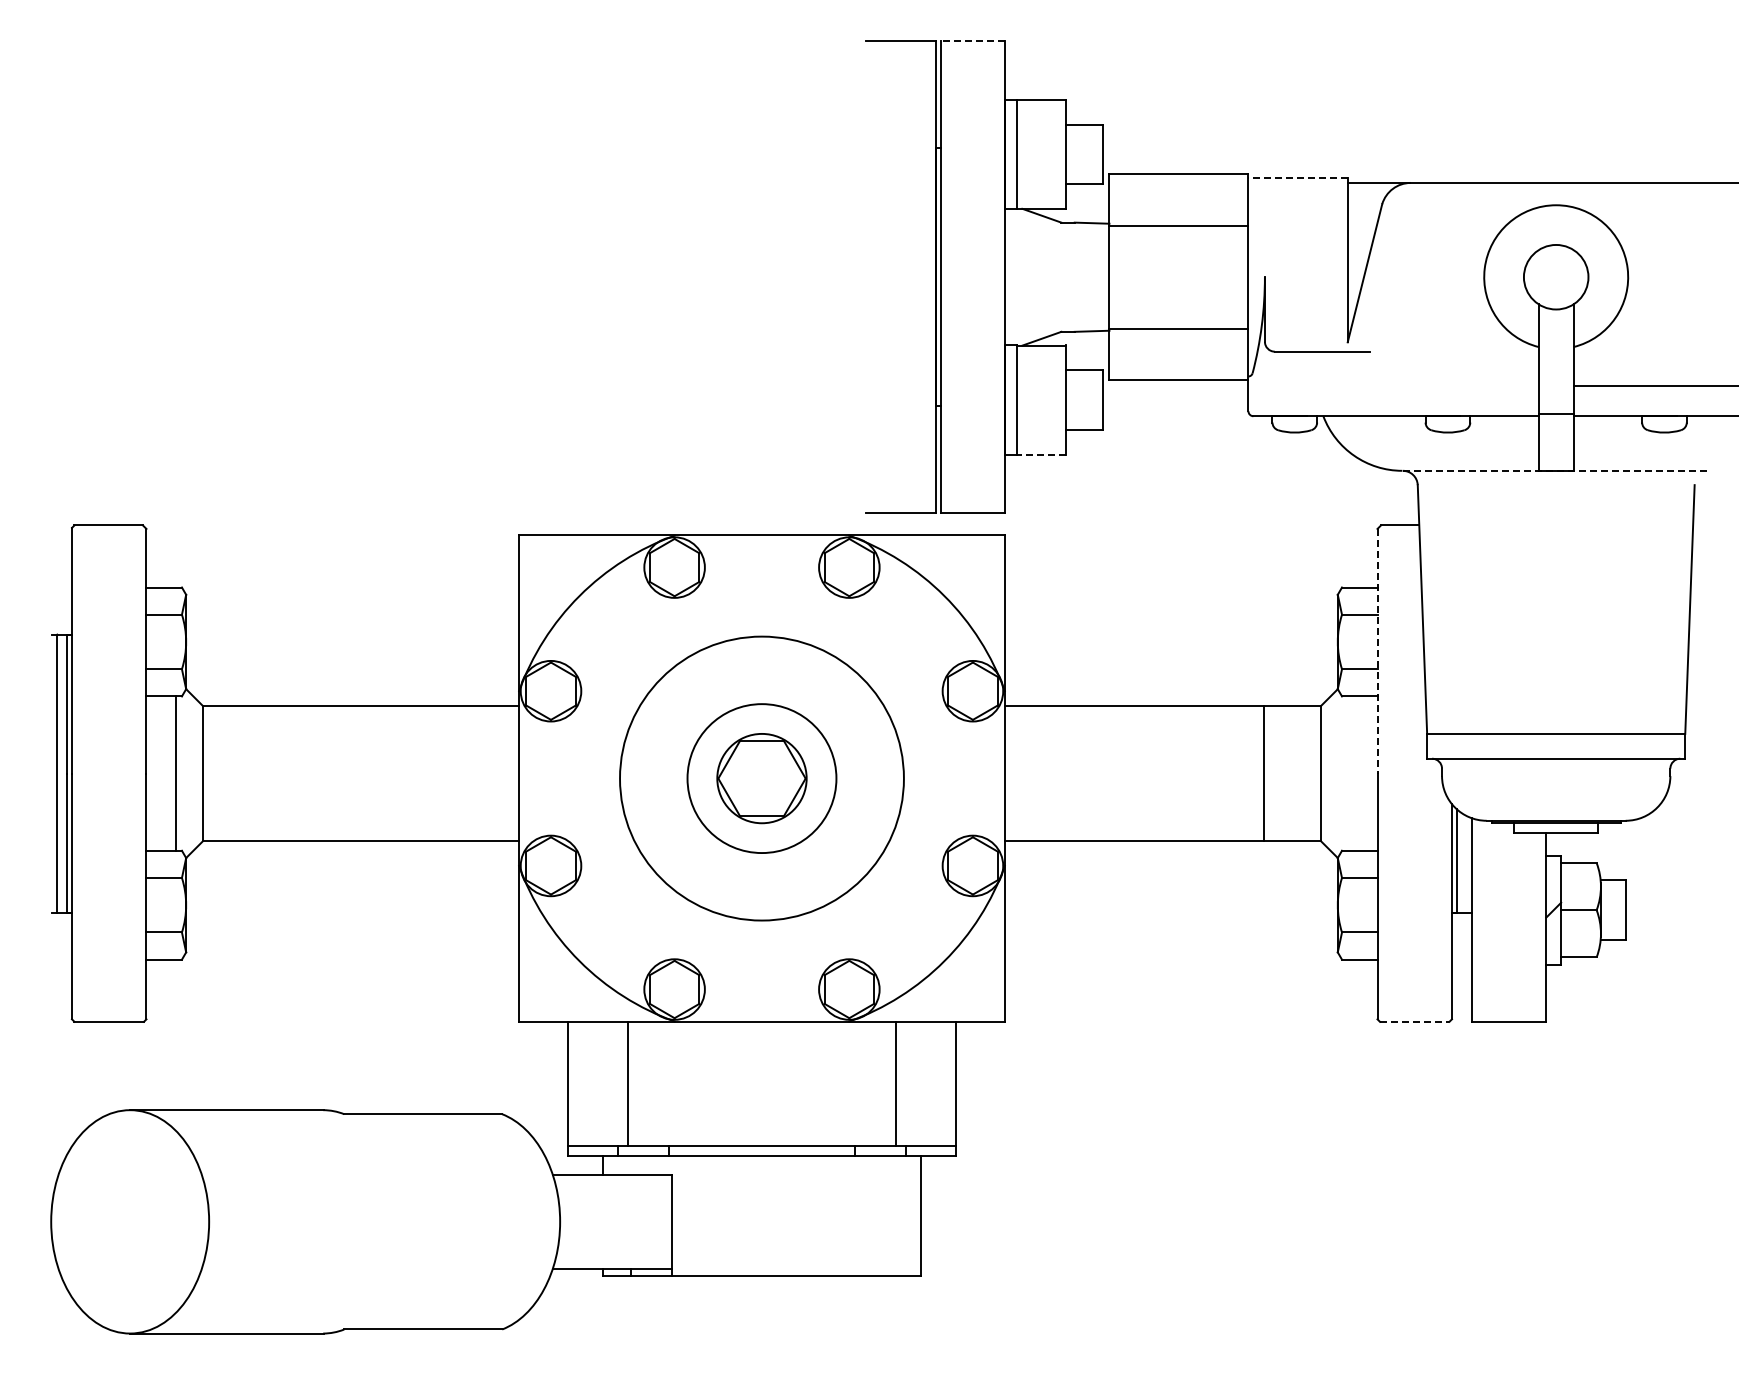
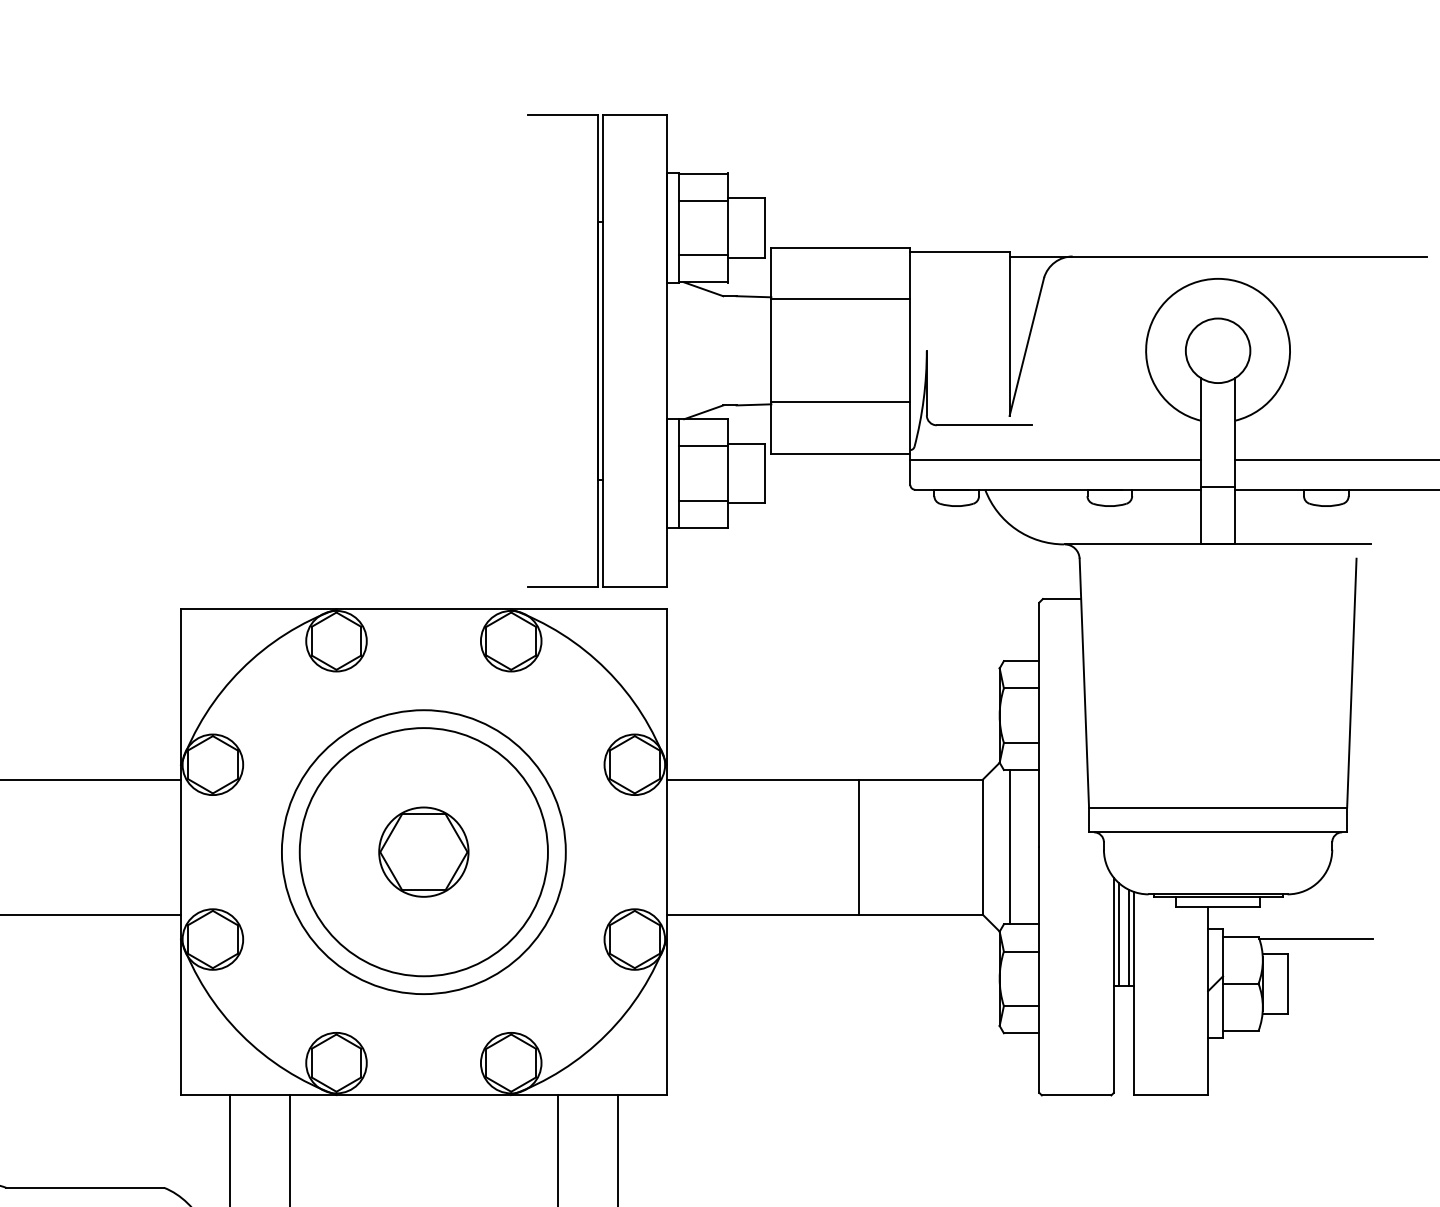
line: (972, 41) -> (634, 115), dashed -> solid
line: (1041, 127) -> (703, 201), added
line: (1298, 177) -> (960, 251), dashed -> solid
line: (1041, 181) -> (703, 255), added
line: (1041, 372) -> (703, 446), added
line: (1393, 386) -> (1055, 460), added
line: (1041, 427) -> (703, 501), added
line: (1041, 454) -> (703, 528), dashed -> solid
line: (1556, 470) -> (1218, 544), dashed -> solid
line: (1377, 651) -> (1039, 725), dashed -> solid
line: (1263, 773) -> (858, 847), moved
line: (1347, 773) -> (1009, 847), added
circle: (761, 778) -> (423, 852), size x1.67
line: (1466, 864) -> (1128, 938), added
line: (1653, 865) -> (1315, 939), added
line: (1414, 1021) -> (1076, 1095), dashed -> solid

